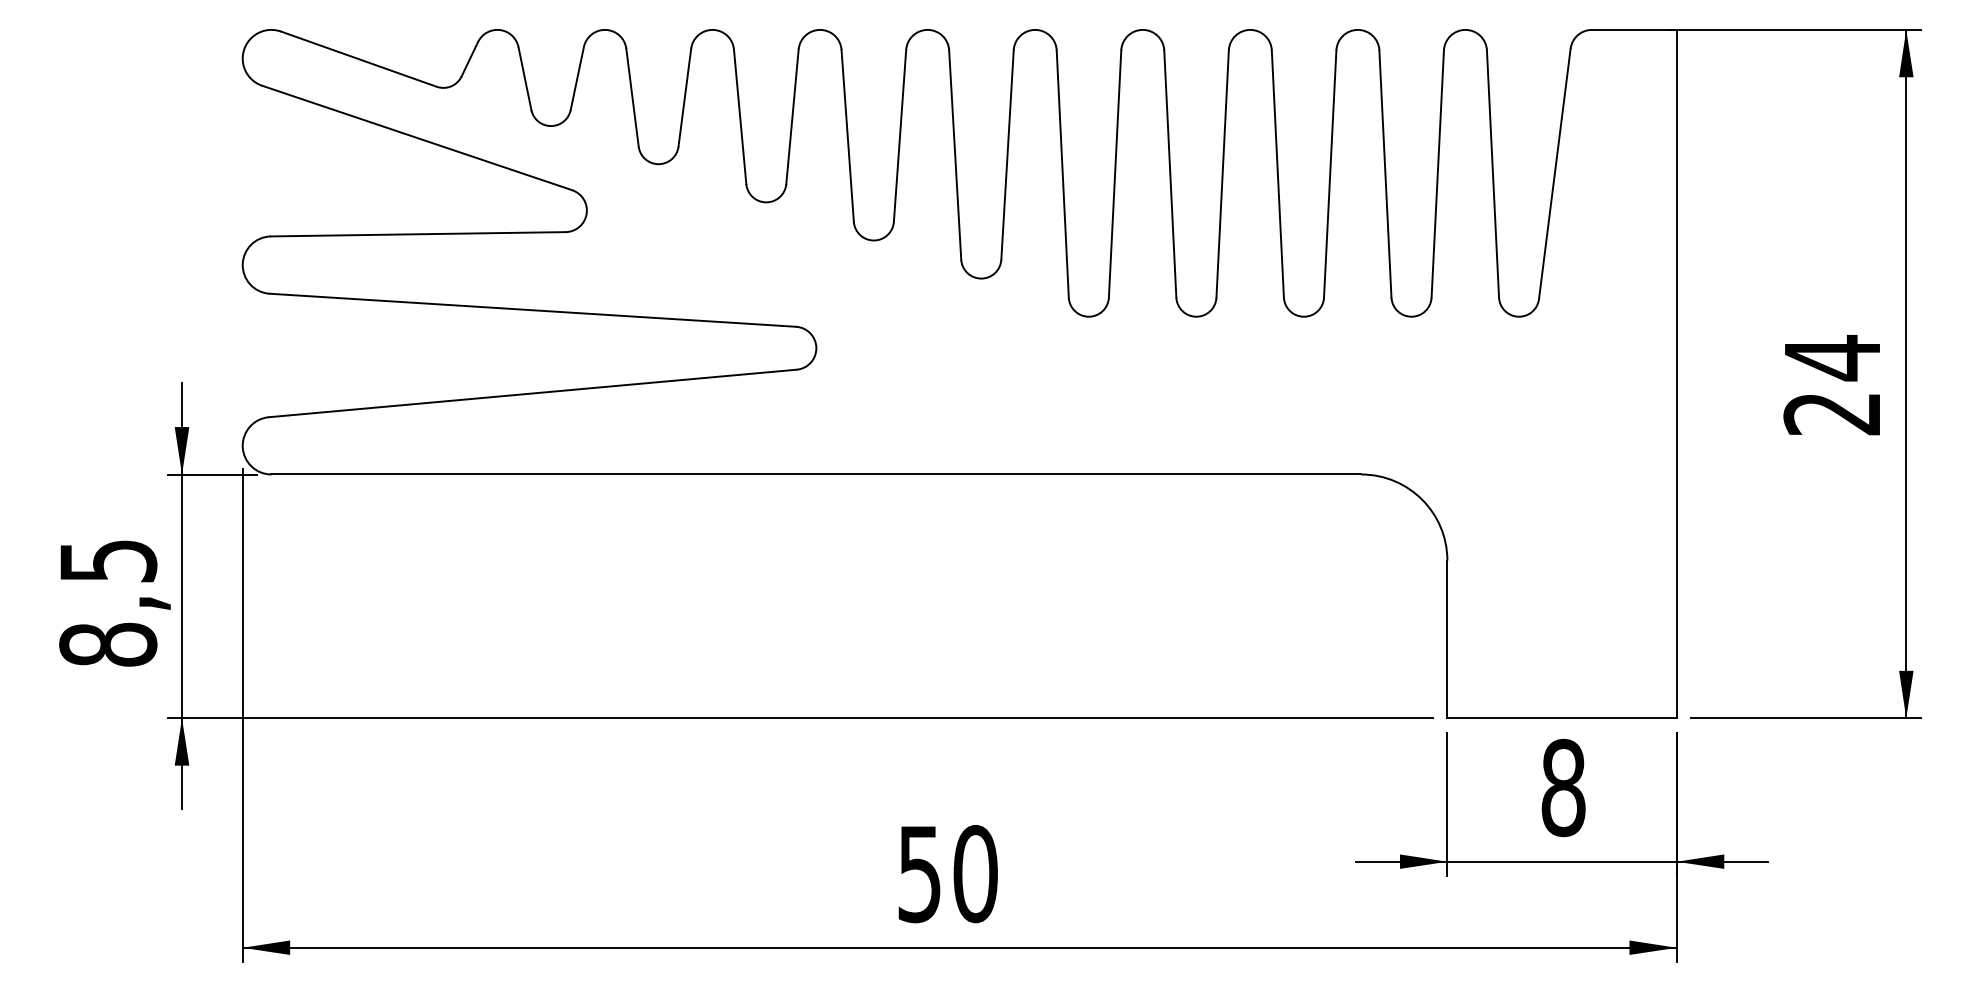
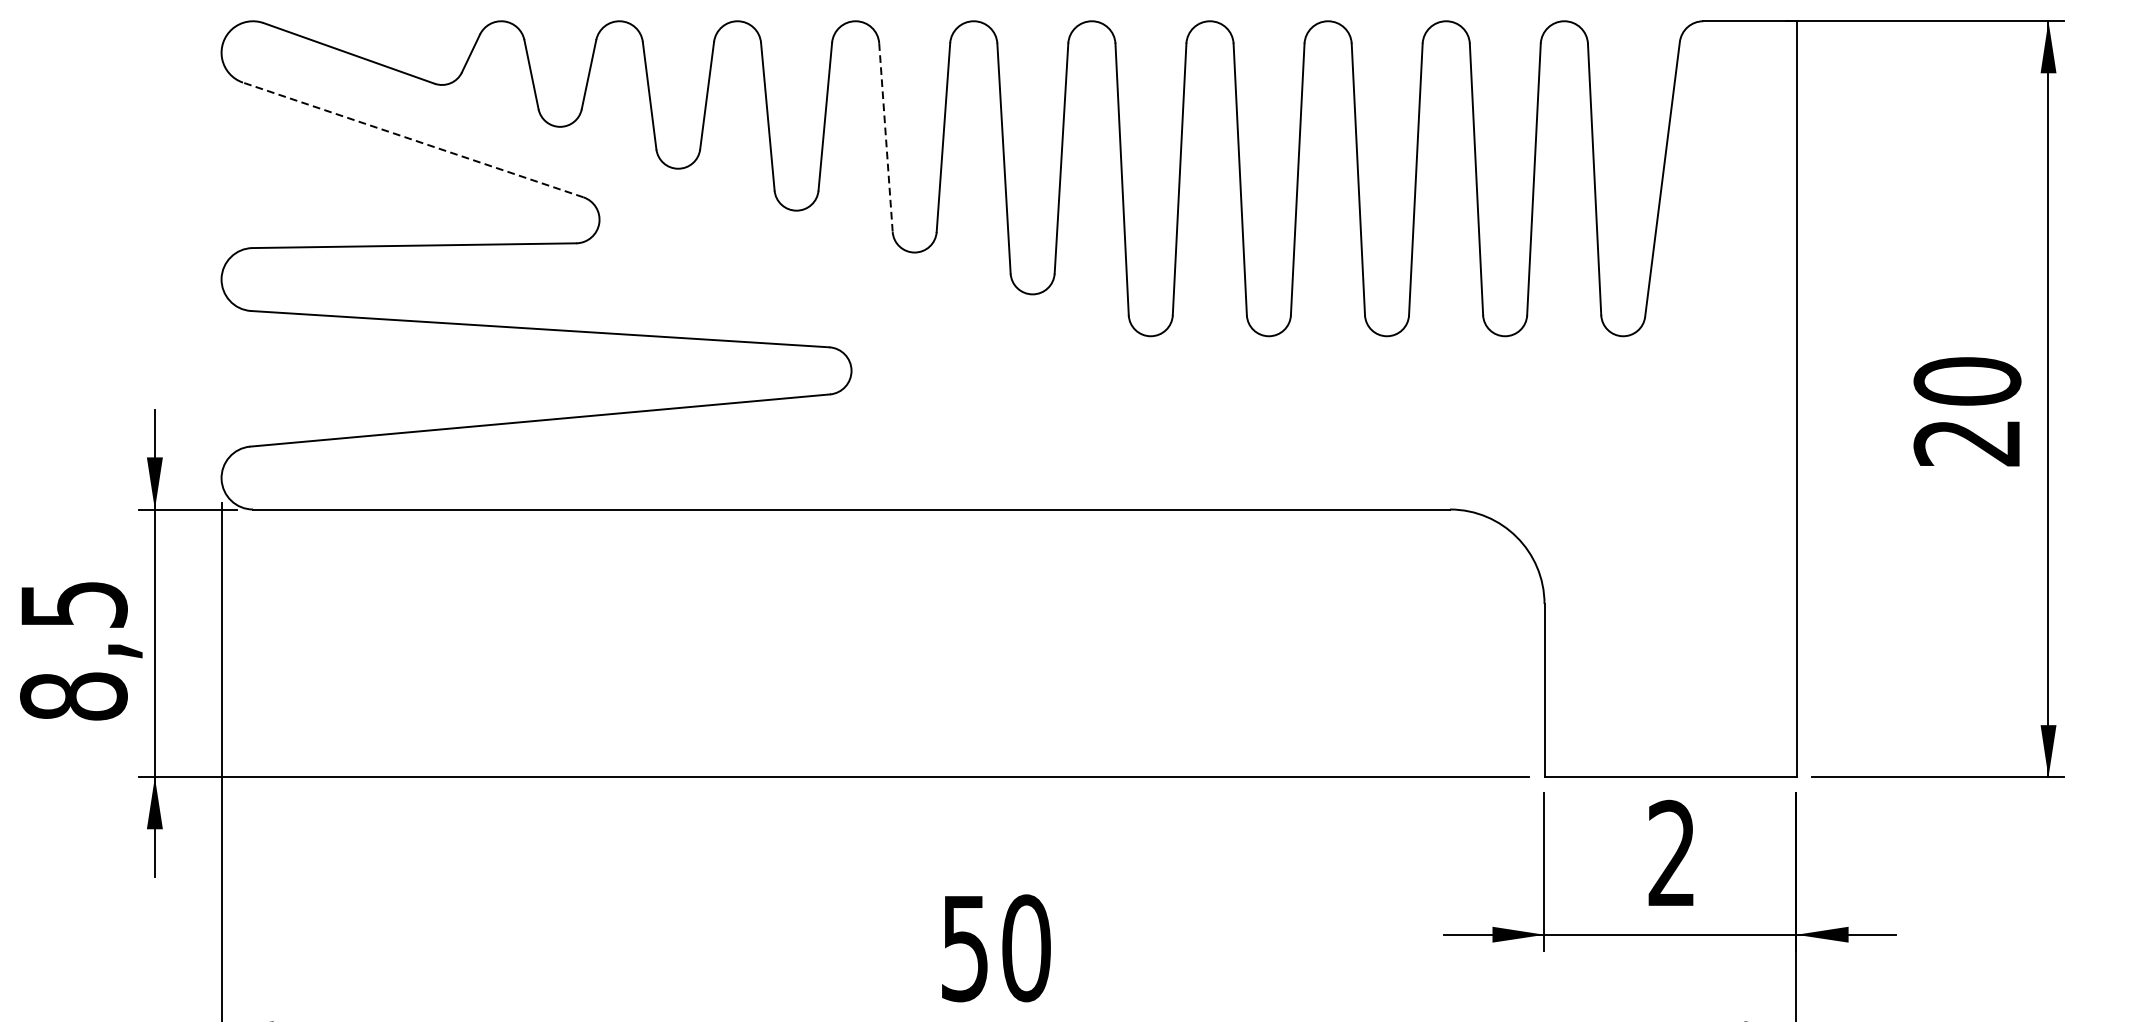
line: (847, 136) -> (885, 138), solid -> dashed
line: (417, 138) -> (413, 140), solid -> dashed
text: (1832, 357) -> (1967, 381), 24 -> 20
text: (1563, 787) -> (1672, 853), 8 -> 2

